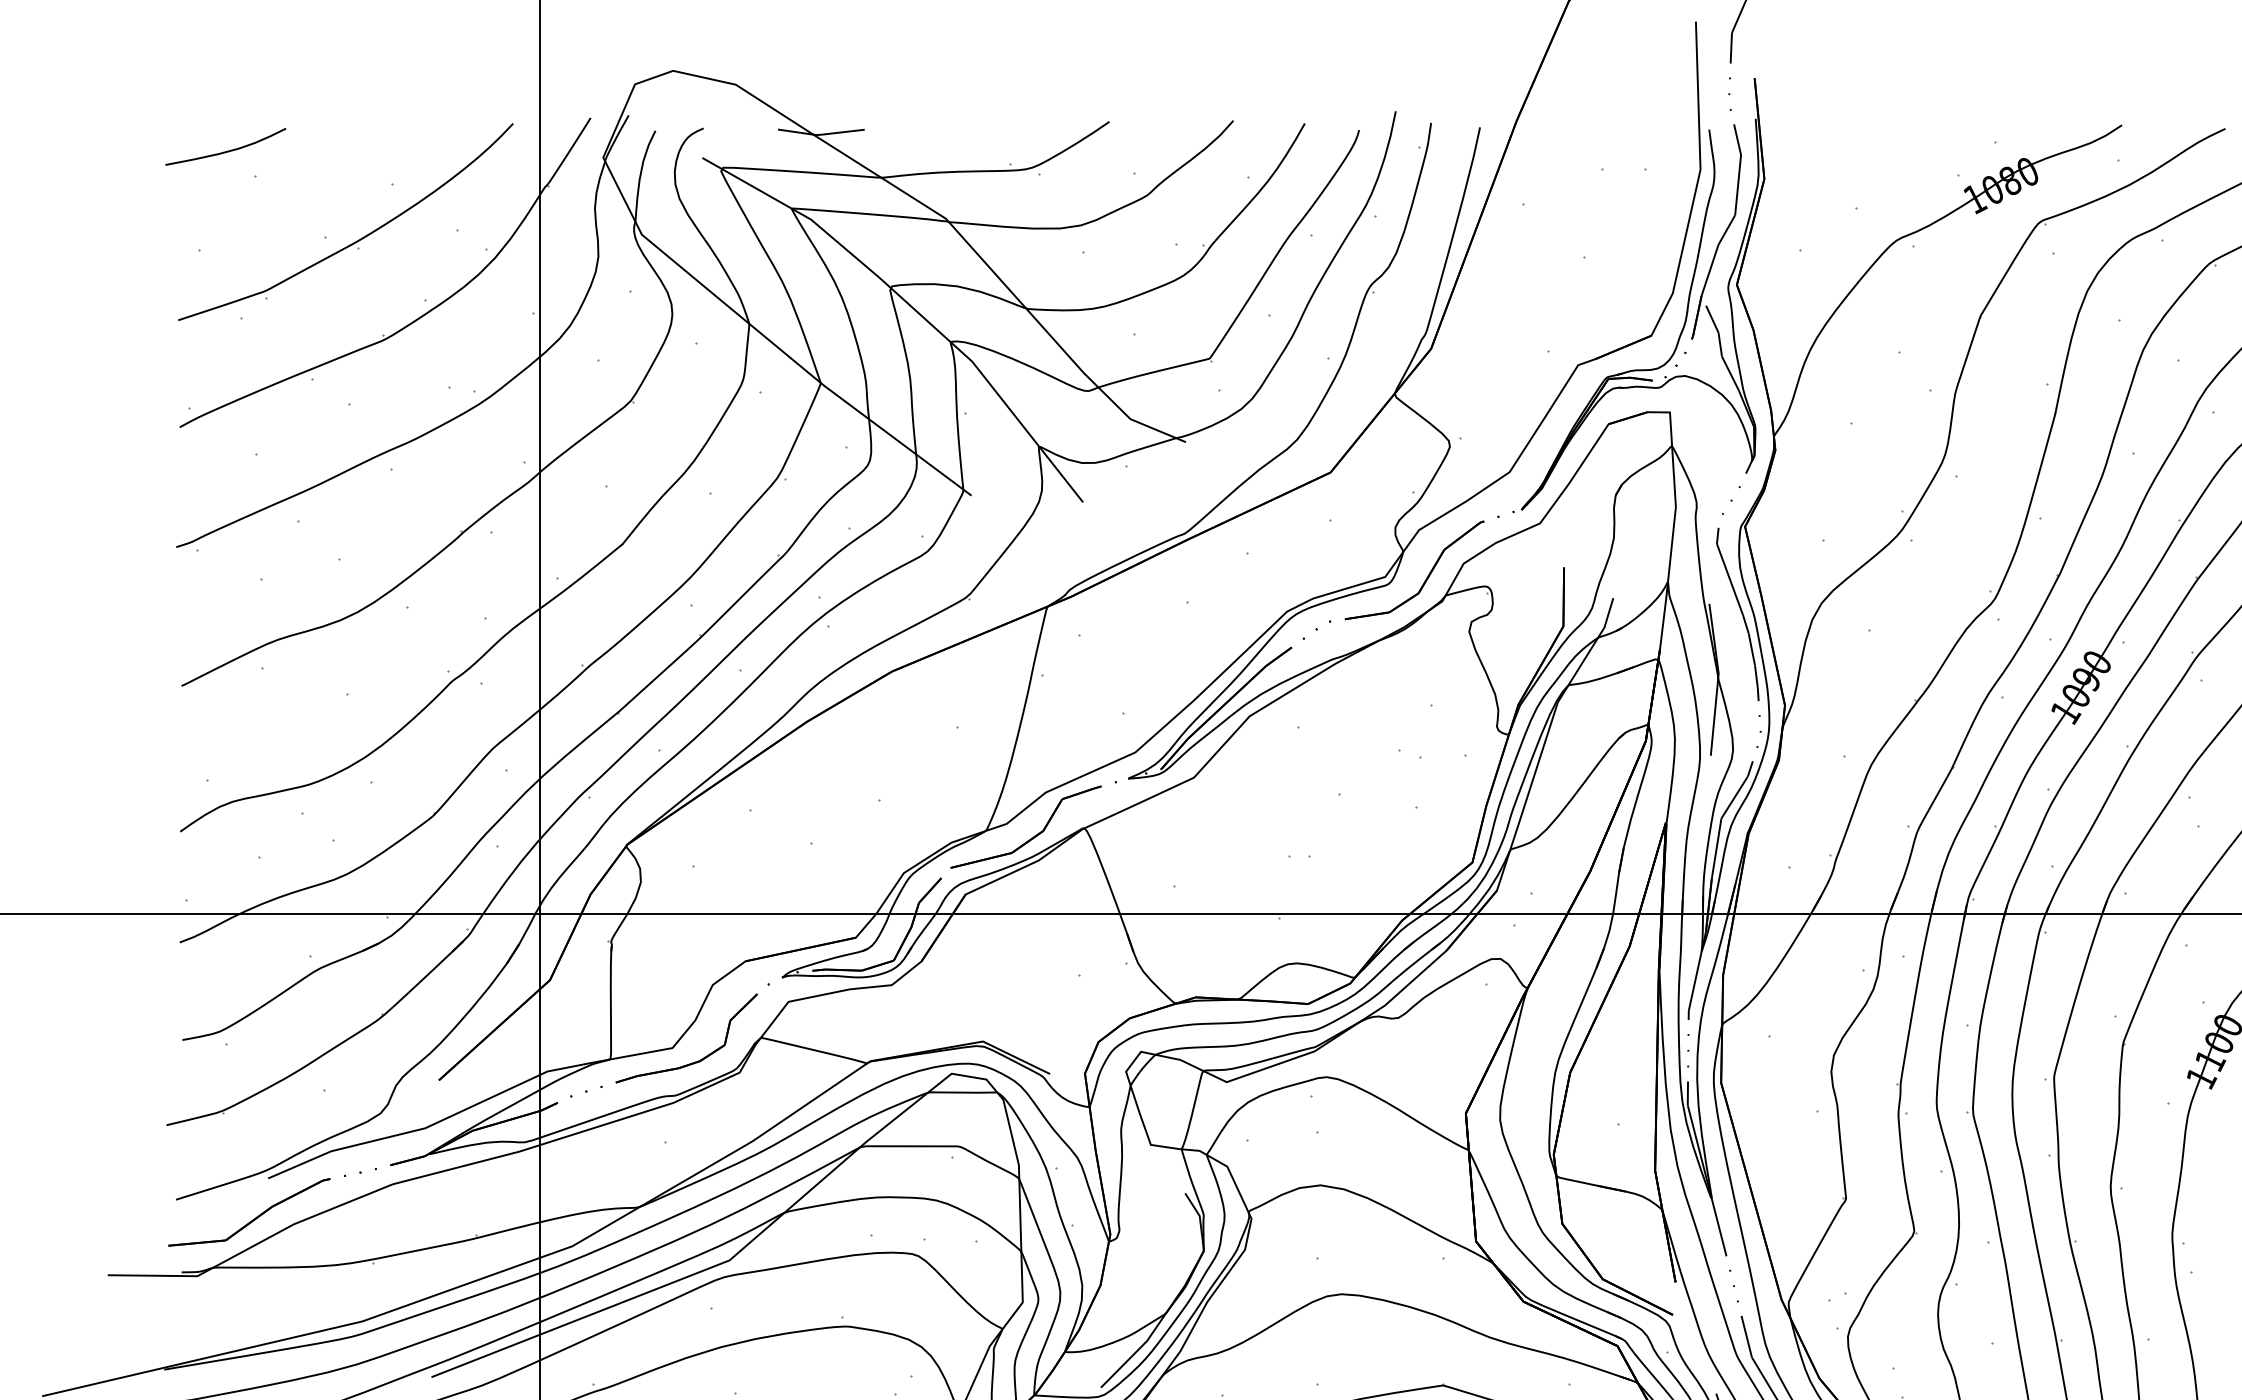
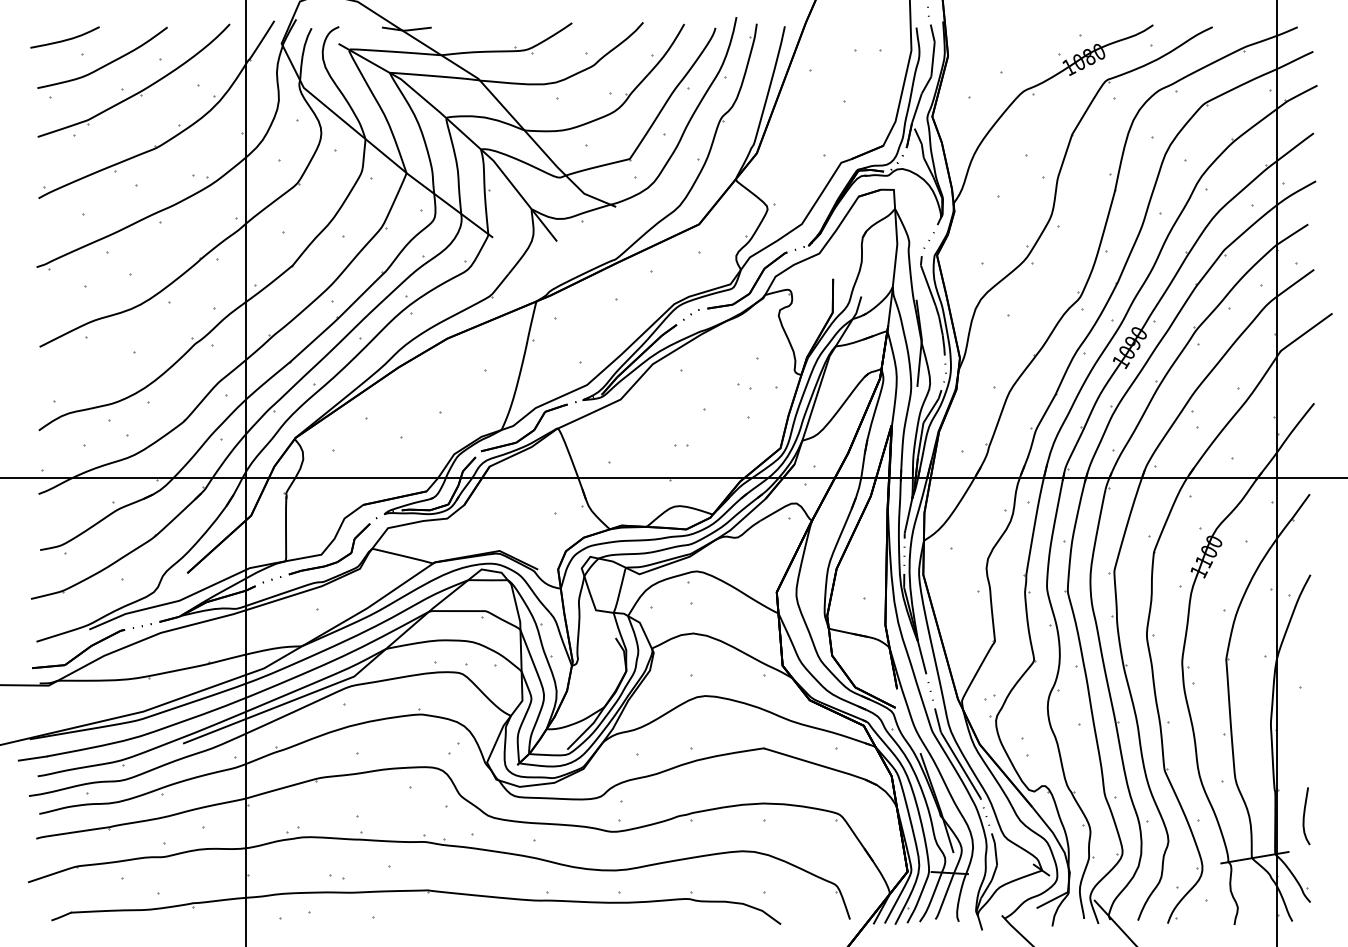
curve: (296, 193) -> (105, 64), added

